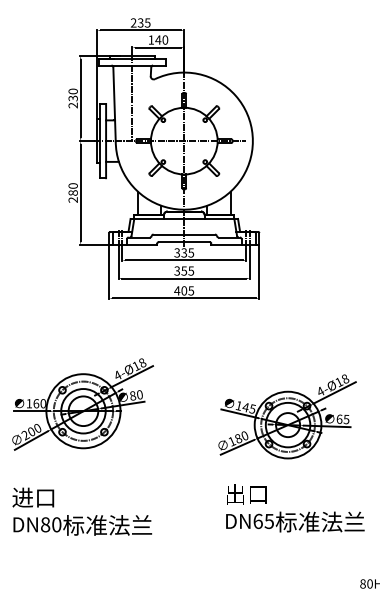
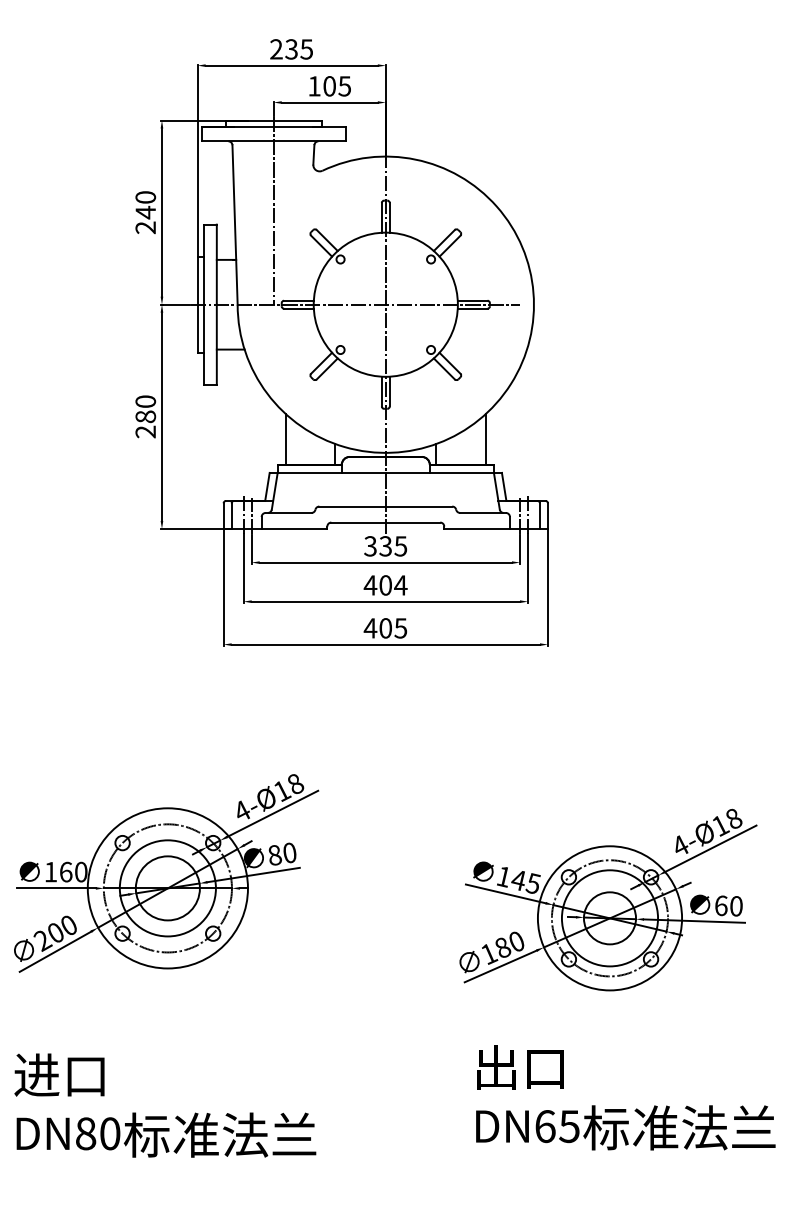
text: (161, 39) -> (336, 85), 140 -> 105
text: (72, 98) -> (144, 212), 230 -> 240
text: (184, 270) -> (386, 584), 355 -> 404
text: (346, 419) -> (736, 906), 65 -> 60

